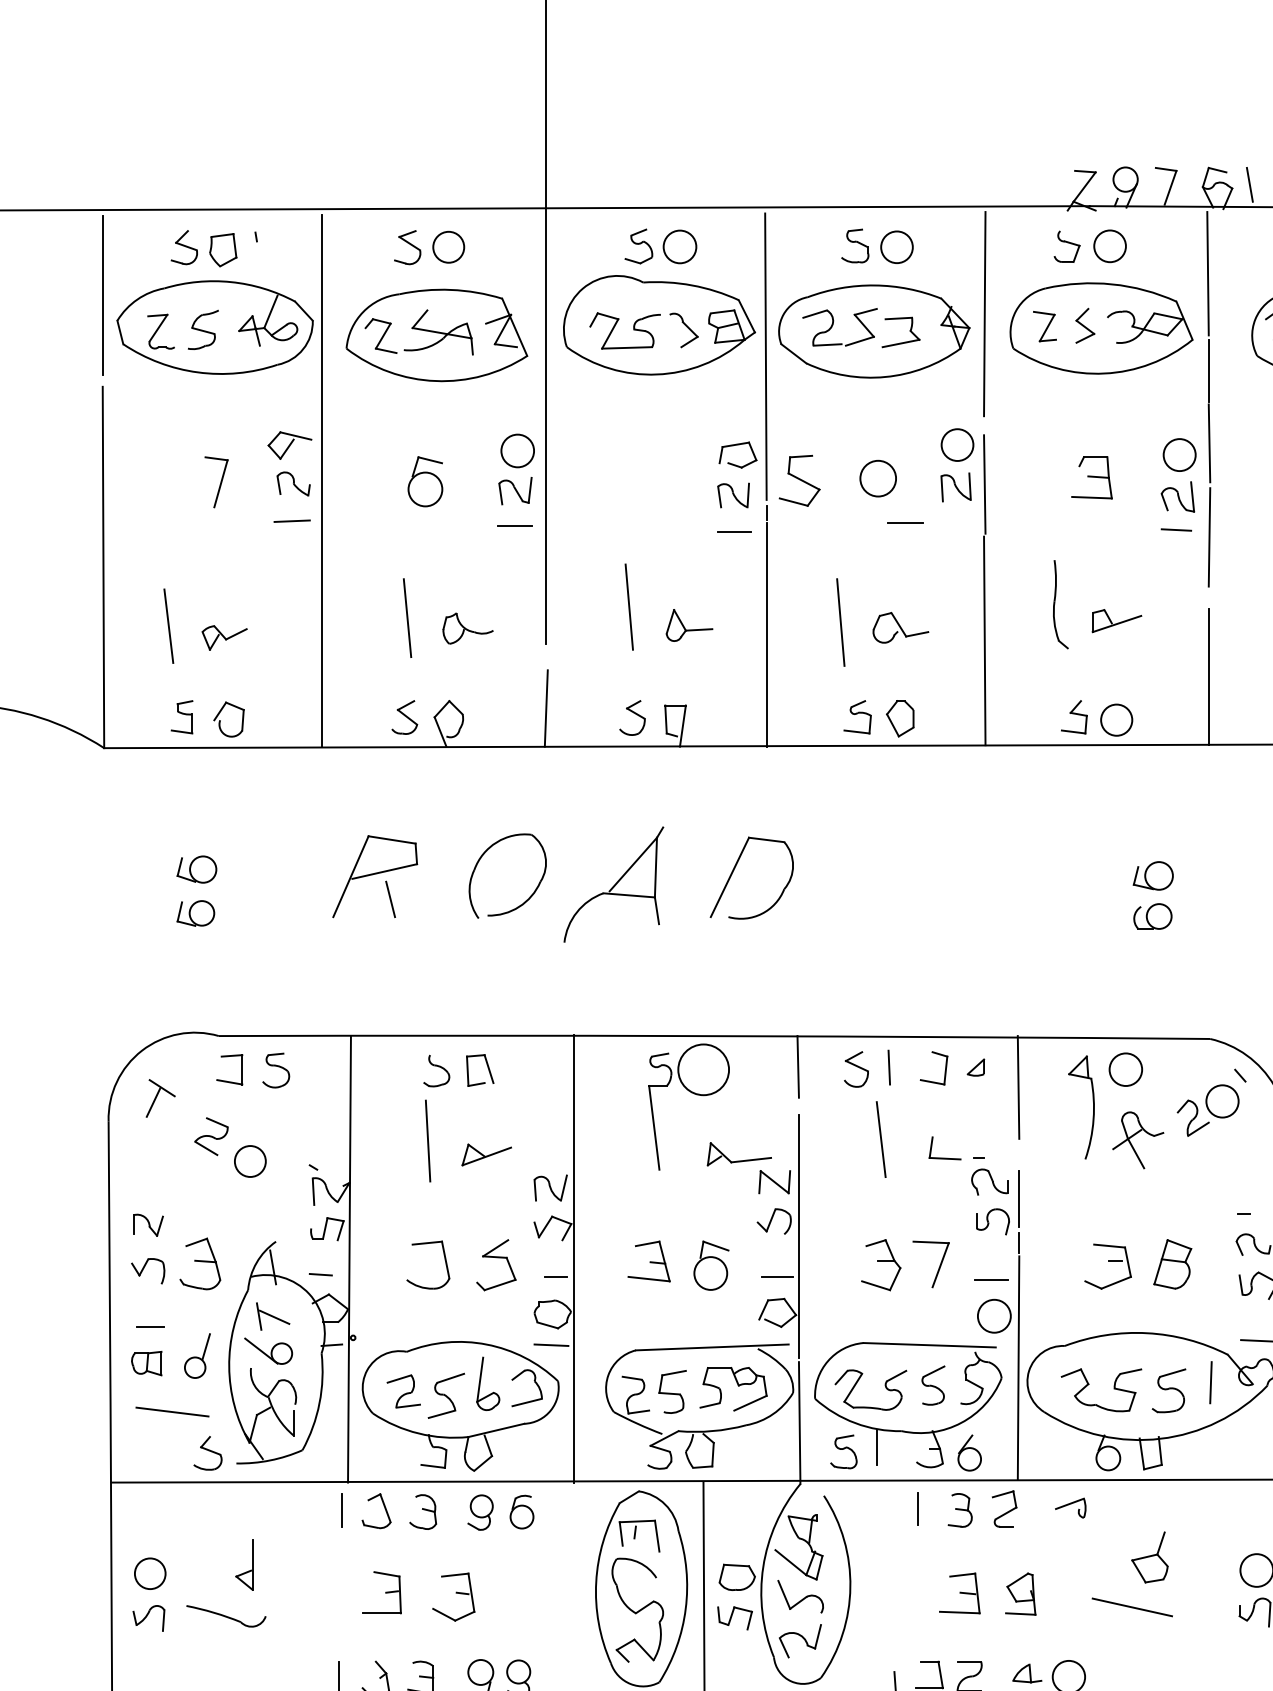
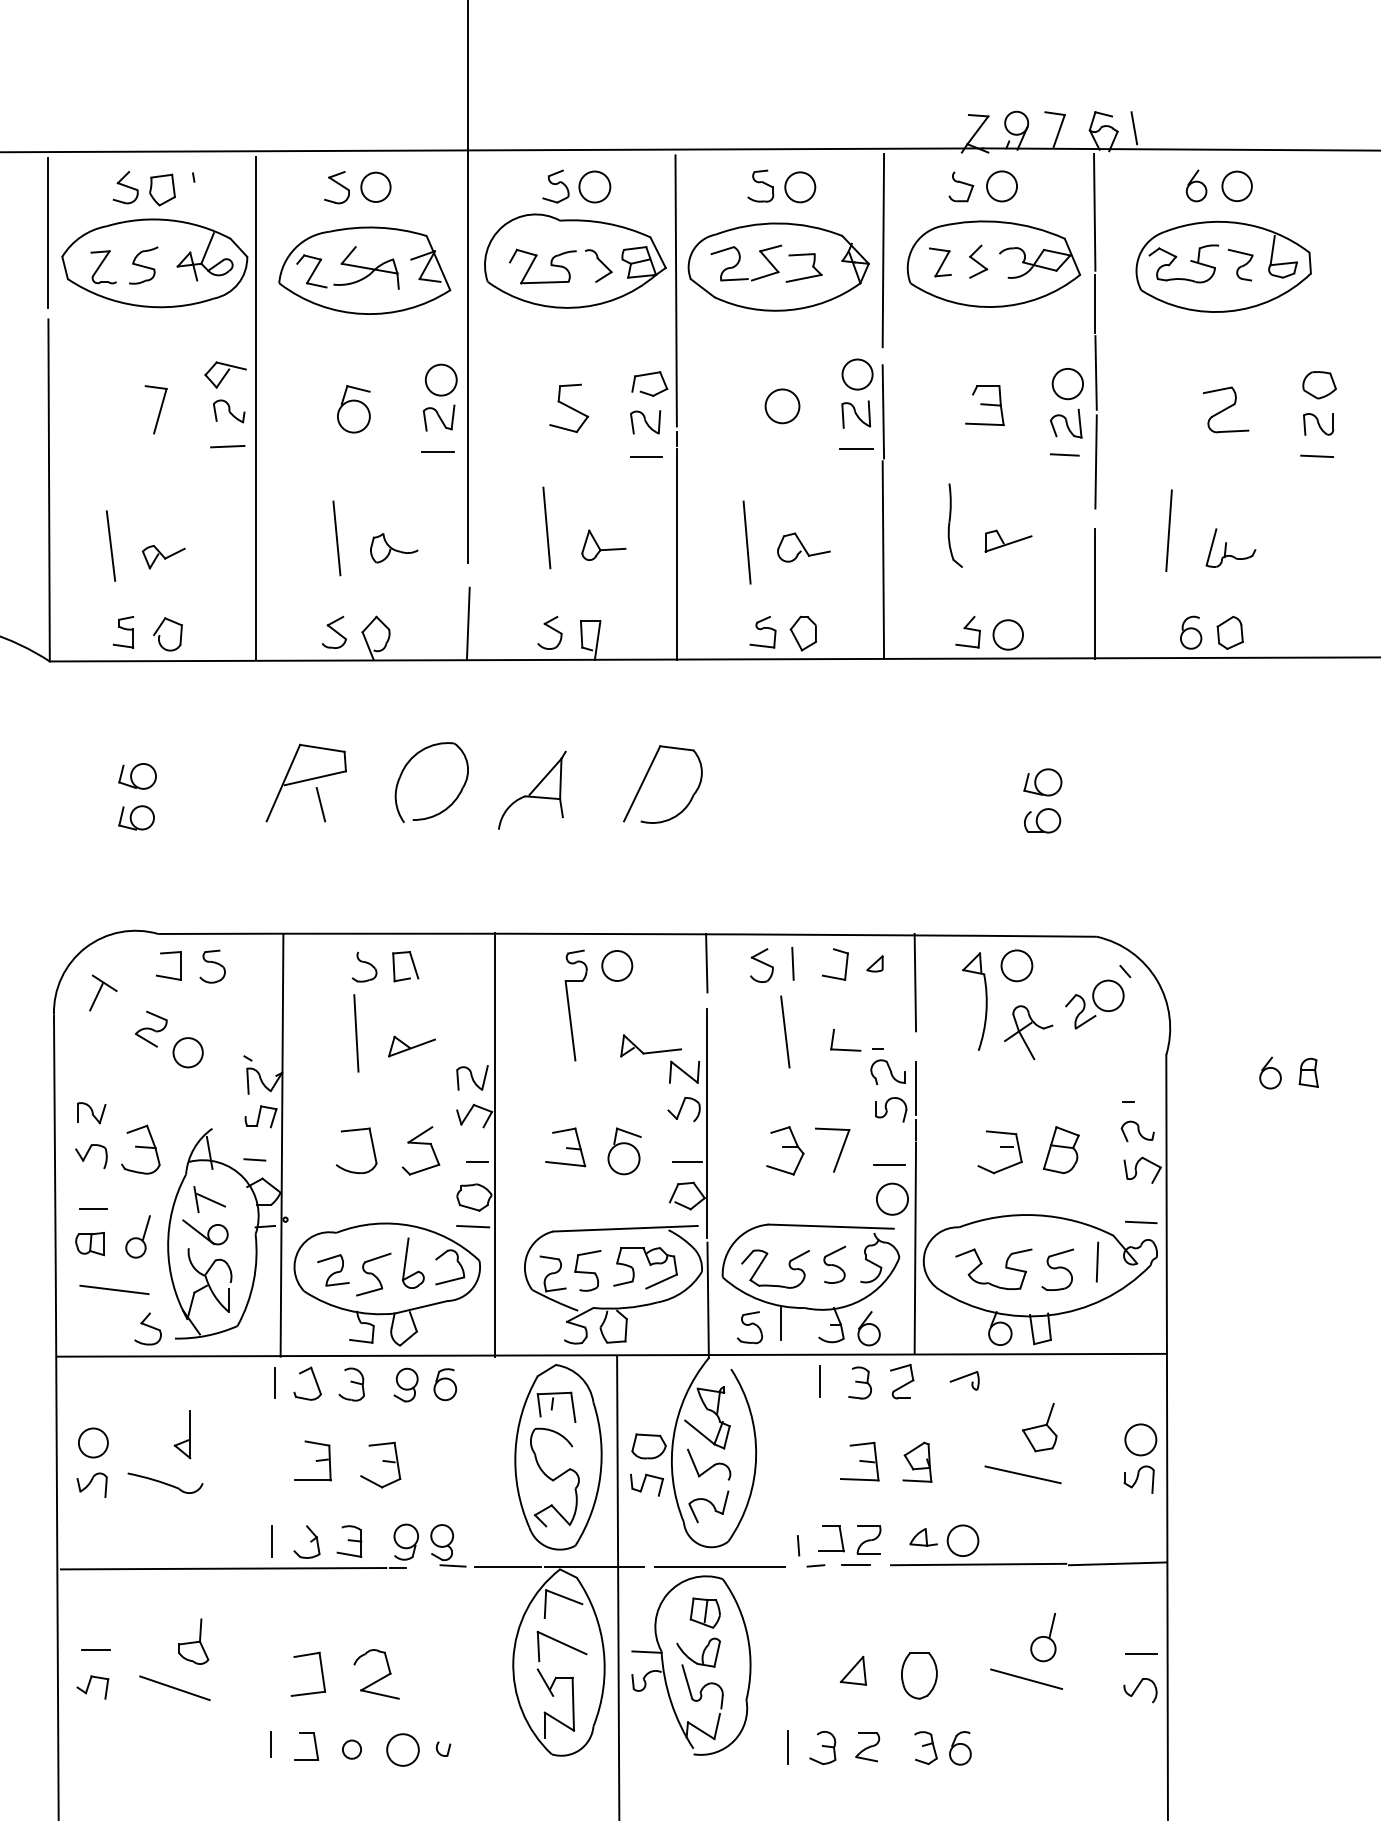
part: (800, 480) -> (569, 408), moved
line: (905, 523) -> (856, 448), moved
part: (614, 883) -> (532, 789), size x0.71
circle: (703, 1069) -> (617, 965), size x0.62

